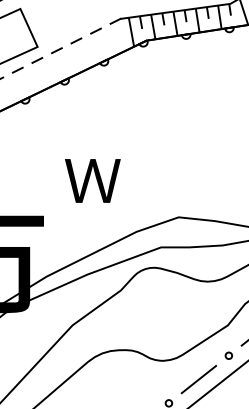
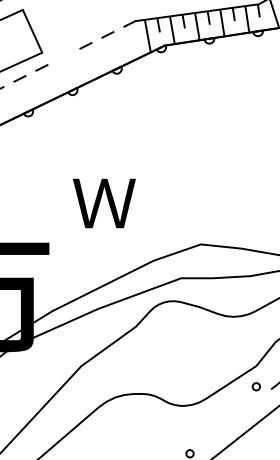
line: (56, 50) -> (63, 56), removed
circle: (228, 355) -> (255, 386), moved
line: (198, 379) -> (223, 426), removed

